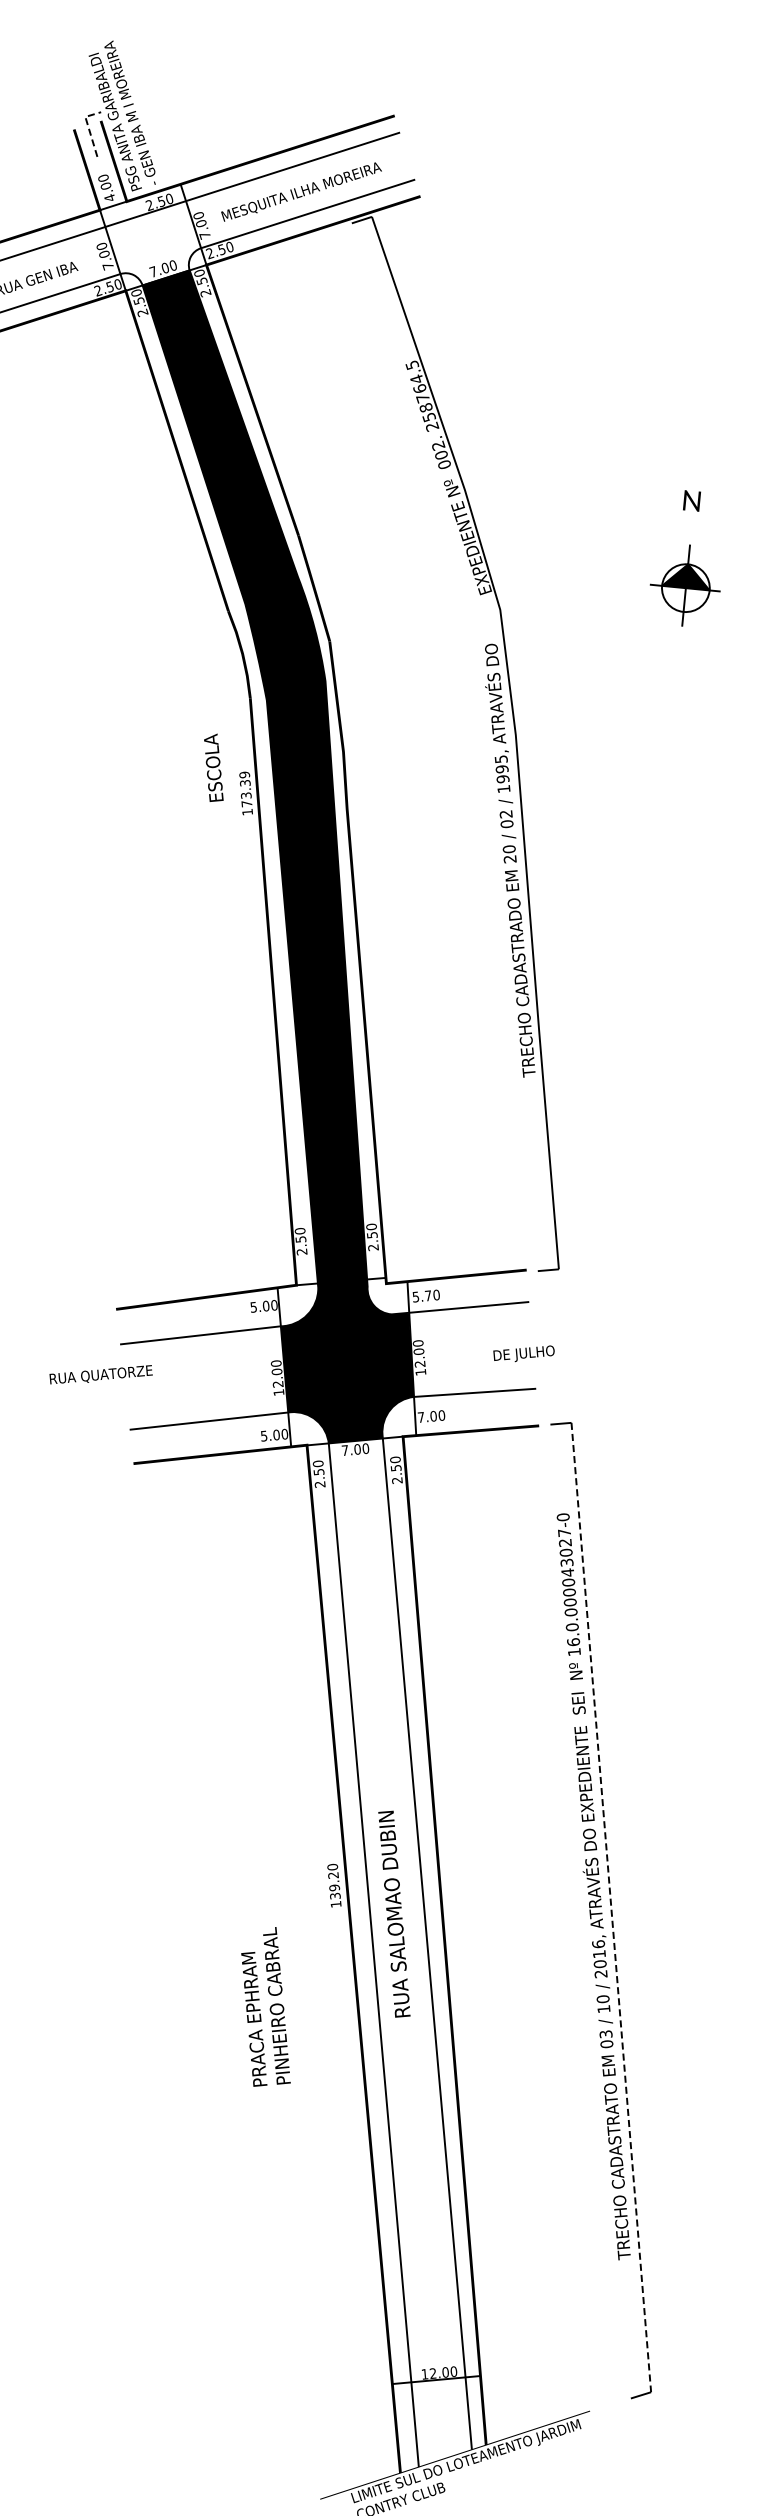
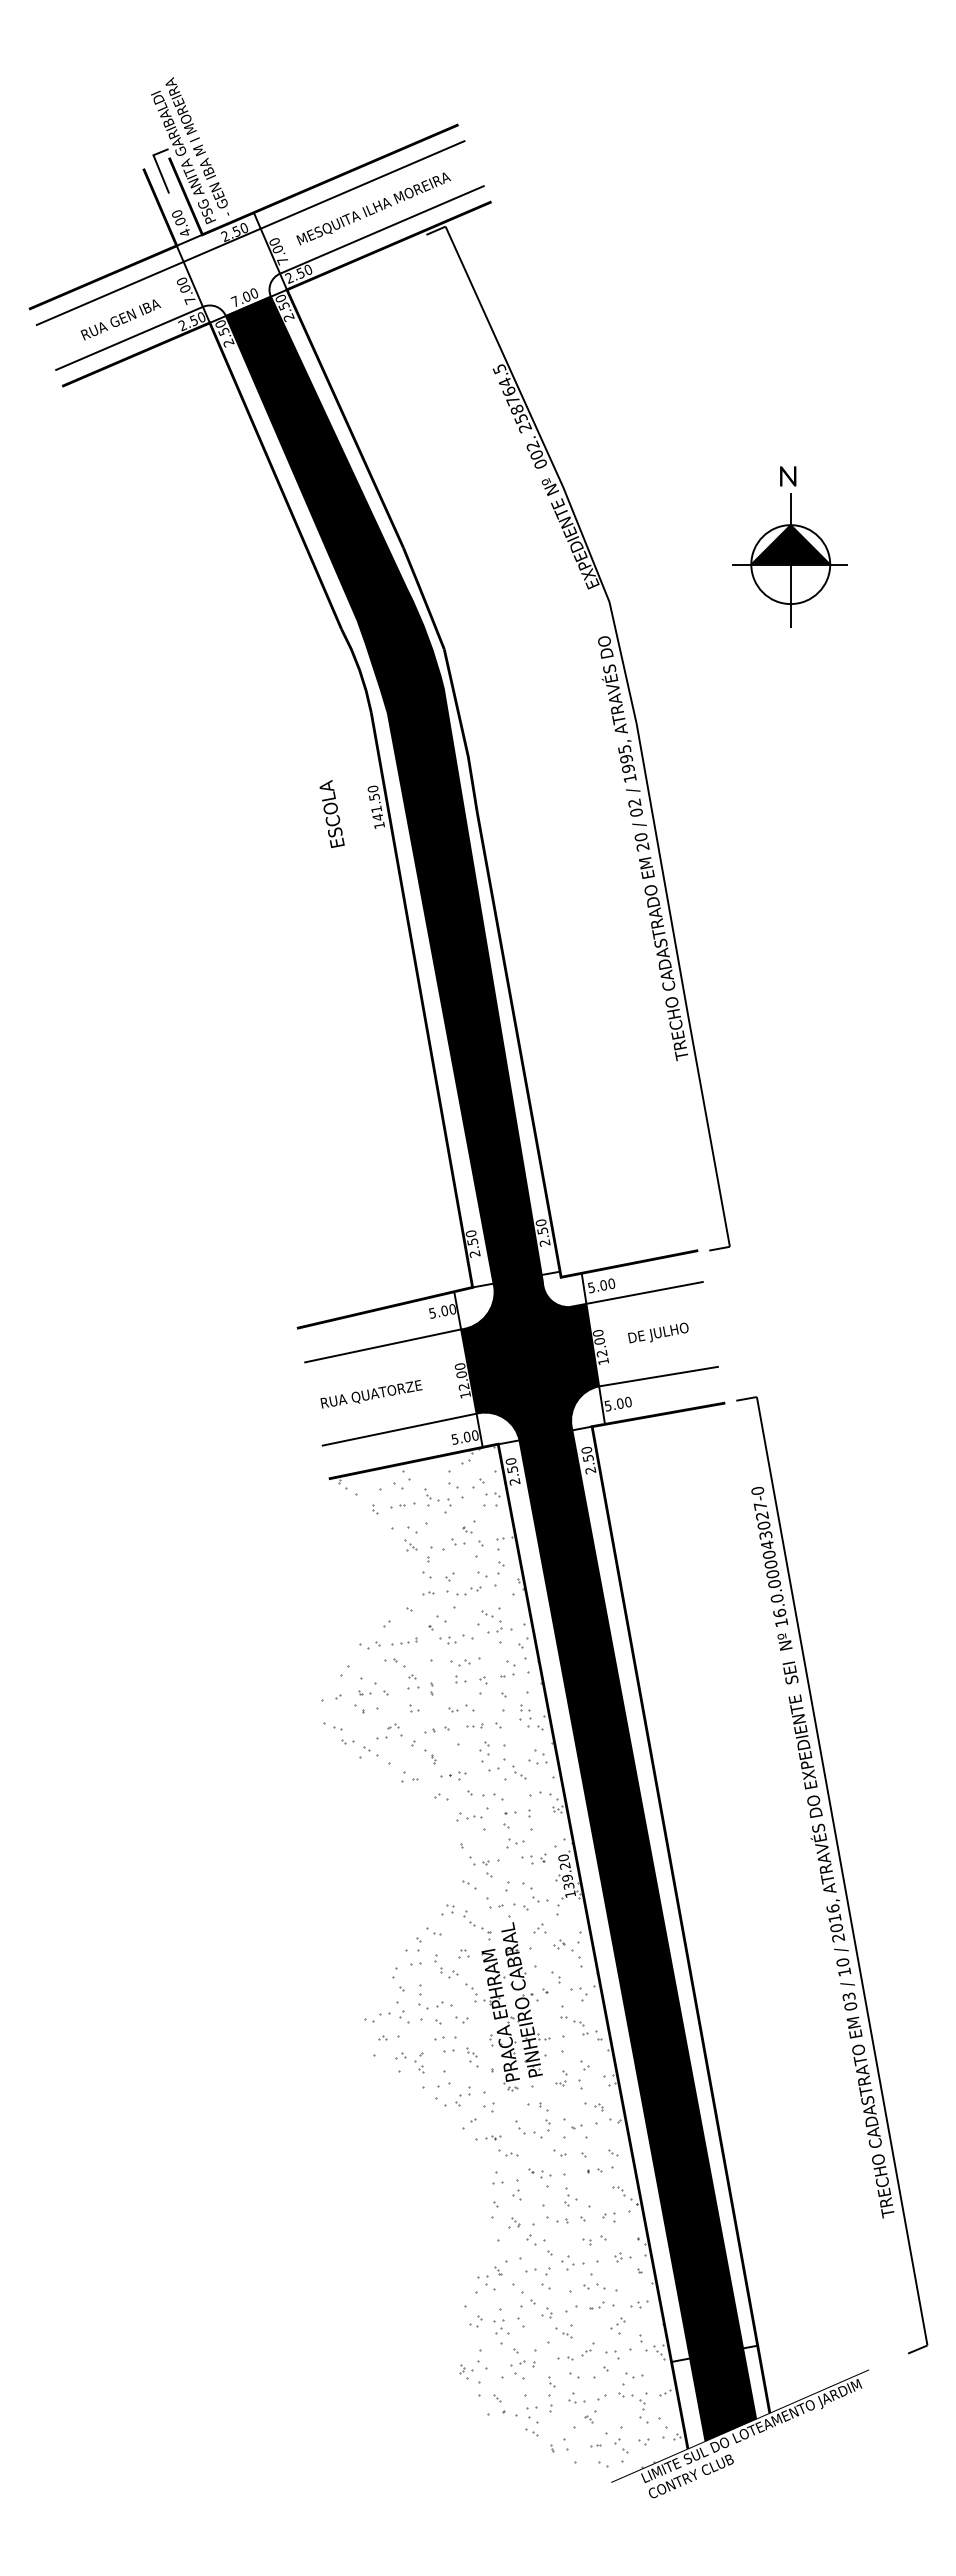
line: (88, 128) -> (157, 166), dashed -> solid
part: (685, 585) -> (789, 560), size x1.67
text: (213, 768) -> (331, 814), moved
text: (245, 789) -> (375, 803), 173.39 -> 141.50
text: (427, 1294) -> (602, 1284), 5.70 -> 5.00
text: (524, 1352) -> (658, 1332), moved
text: (101, 1375) -> (371, 1394), moved
text: (420, 1416) -> (607, 1405), 7.00 -> 5.00
line: (611, 1907) -> (842, 1871), dashed -> solid
fill: (399, 1952) -> (637, 1935), added
hatch: (259, 1960) -> (500, 1956), added

